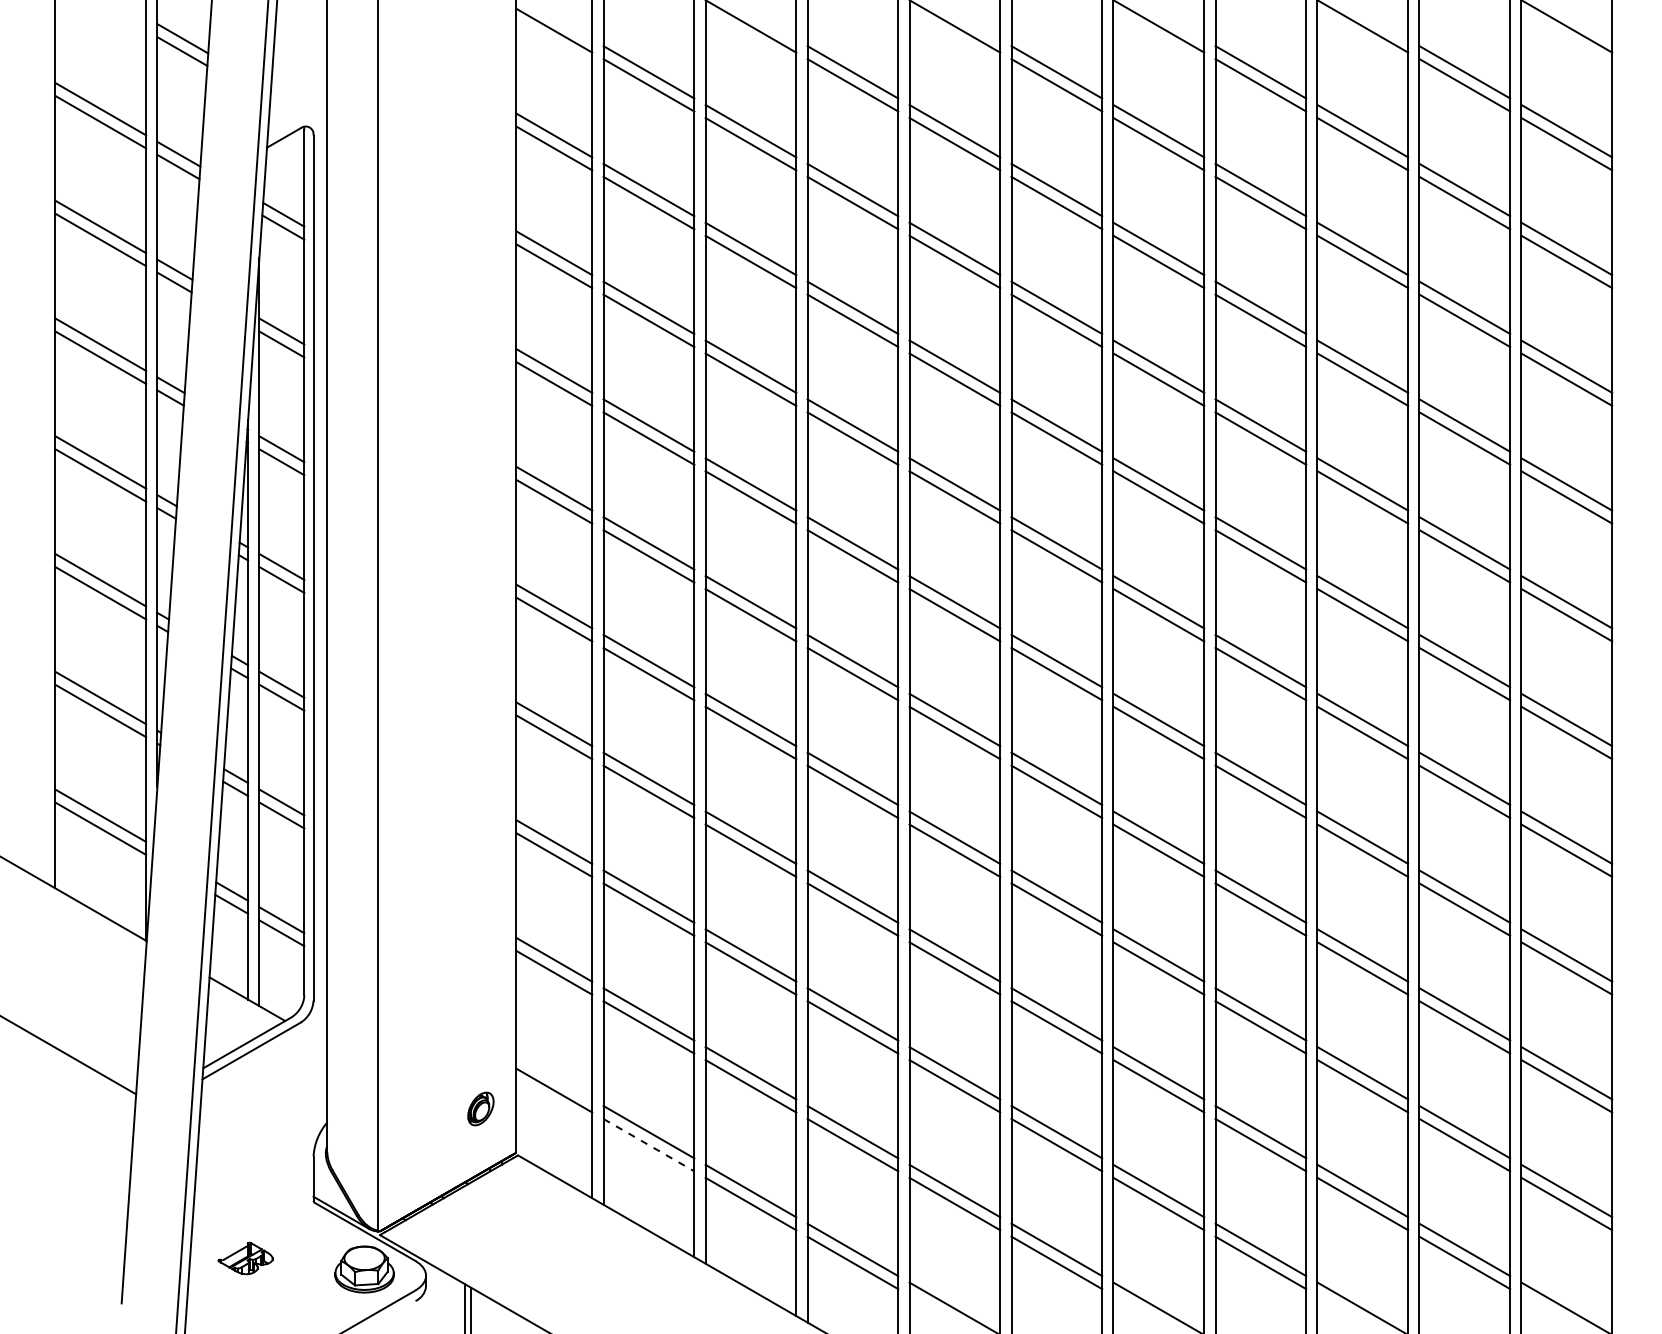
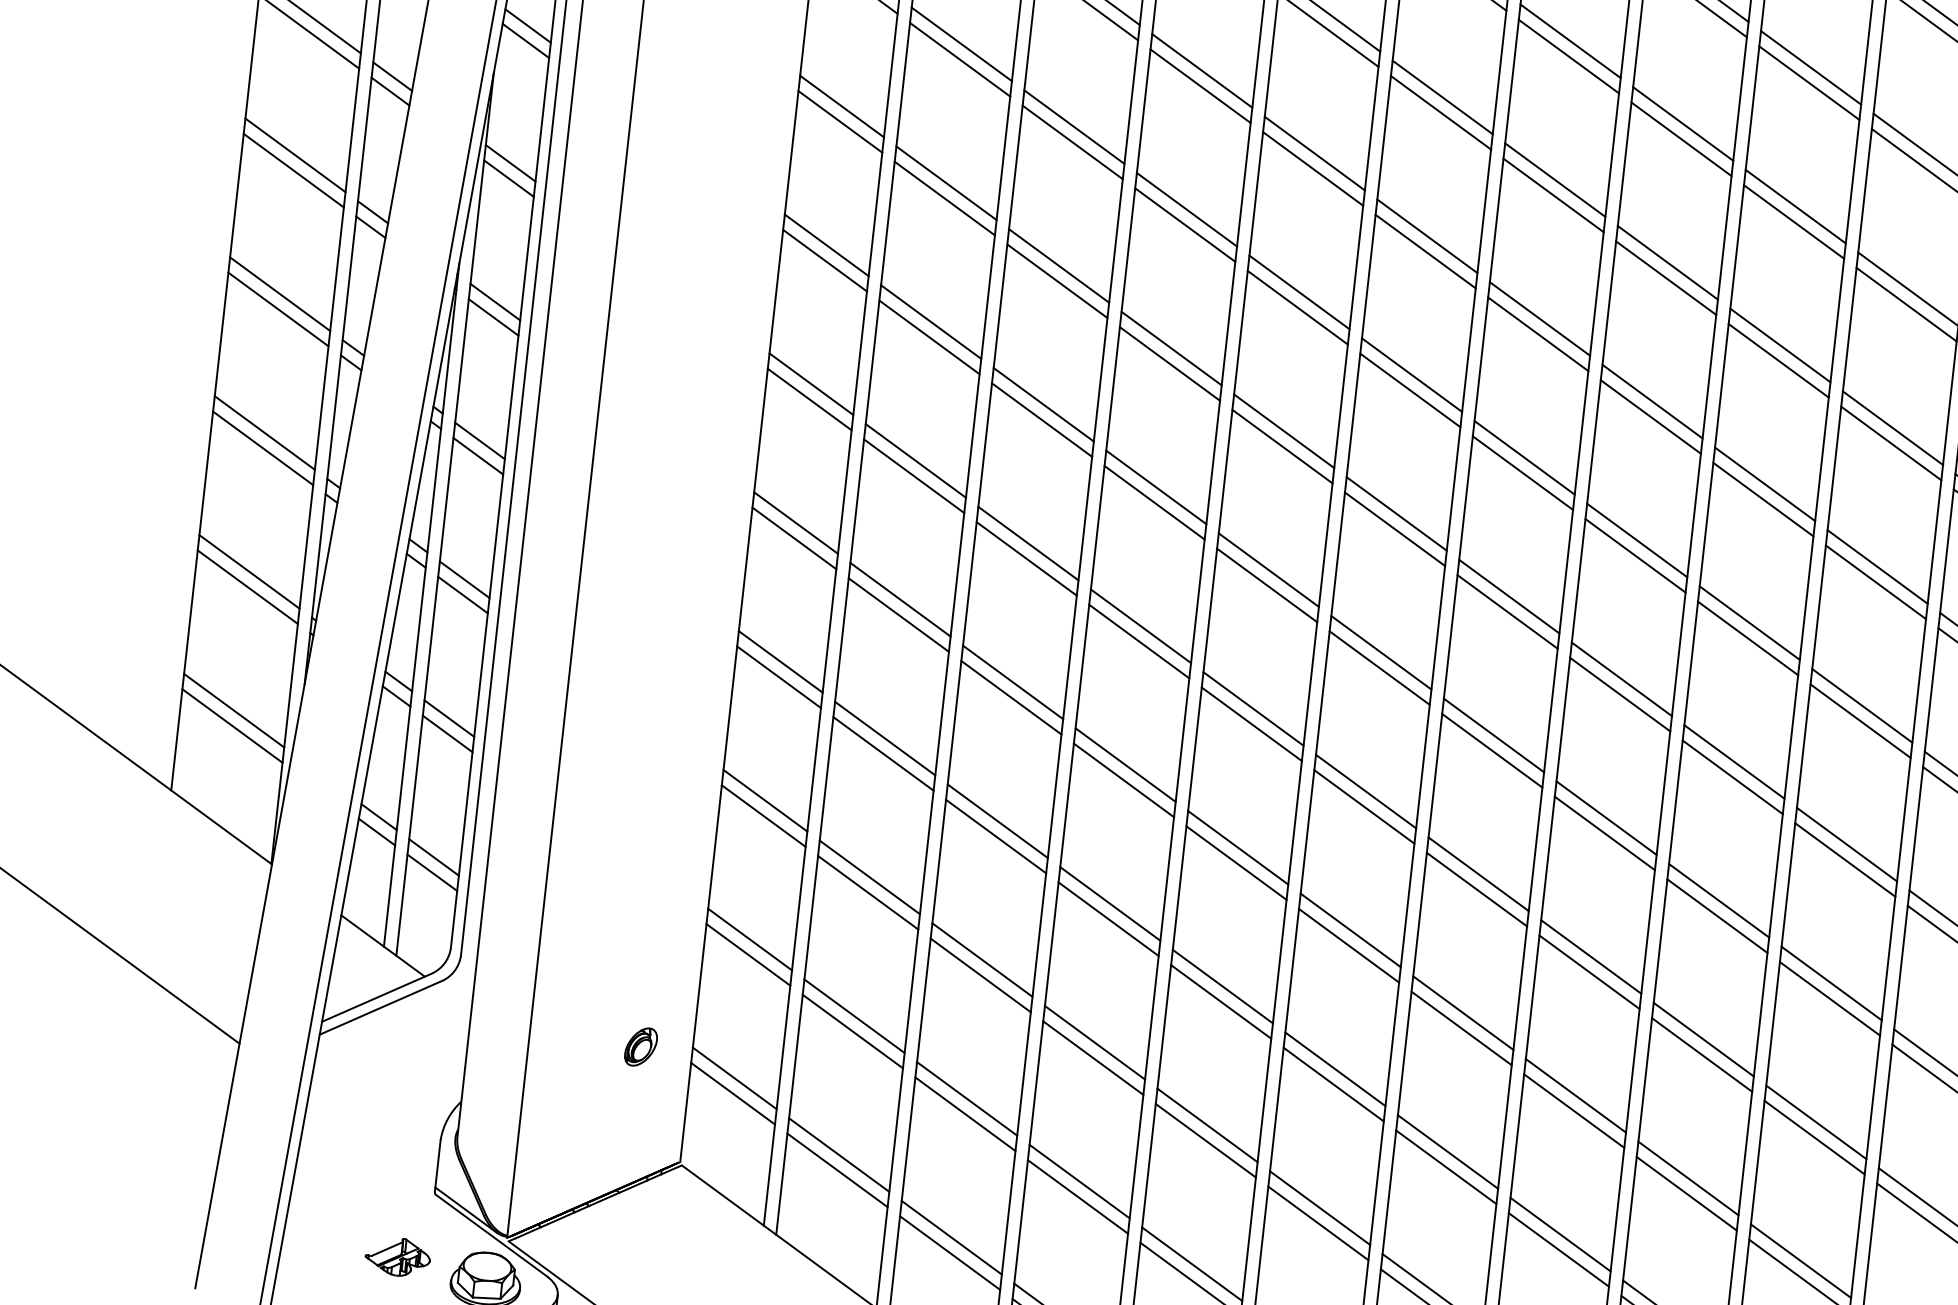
line: (554, 1077) -> (734, 1078), added
part: (480, 1108) -> (640, 1046), moved
line: (649, 1145) -> (838, 1170), dashed -> solid
part: (245, 1258) -> (397, 1257), moved

